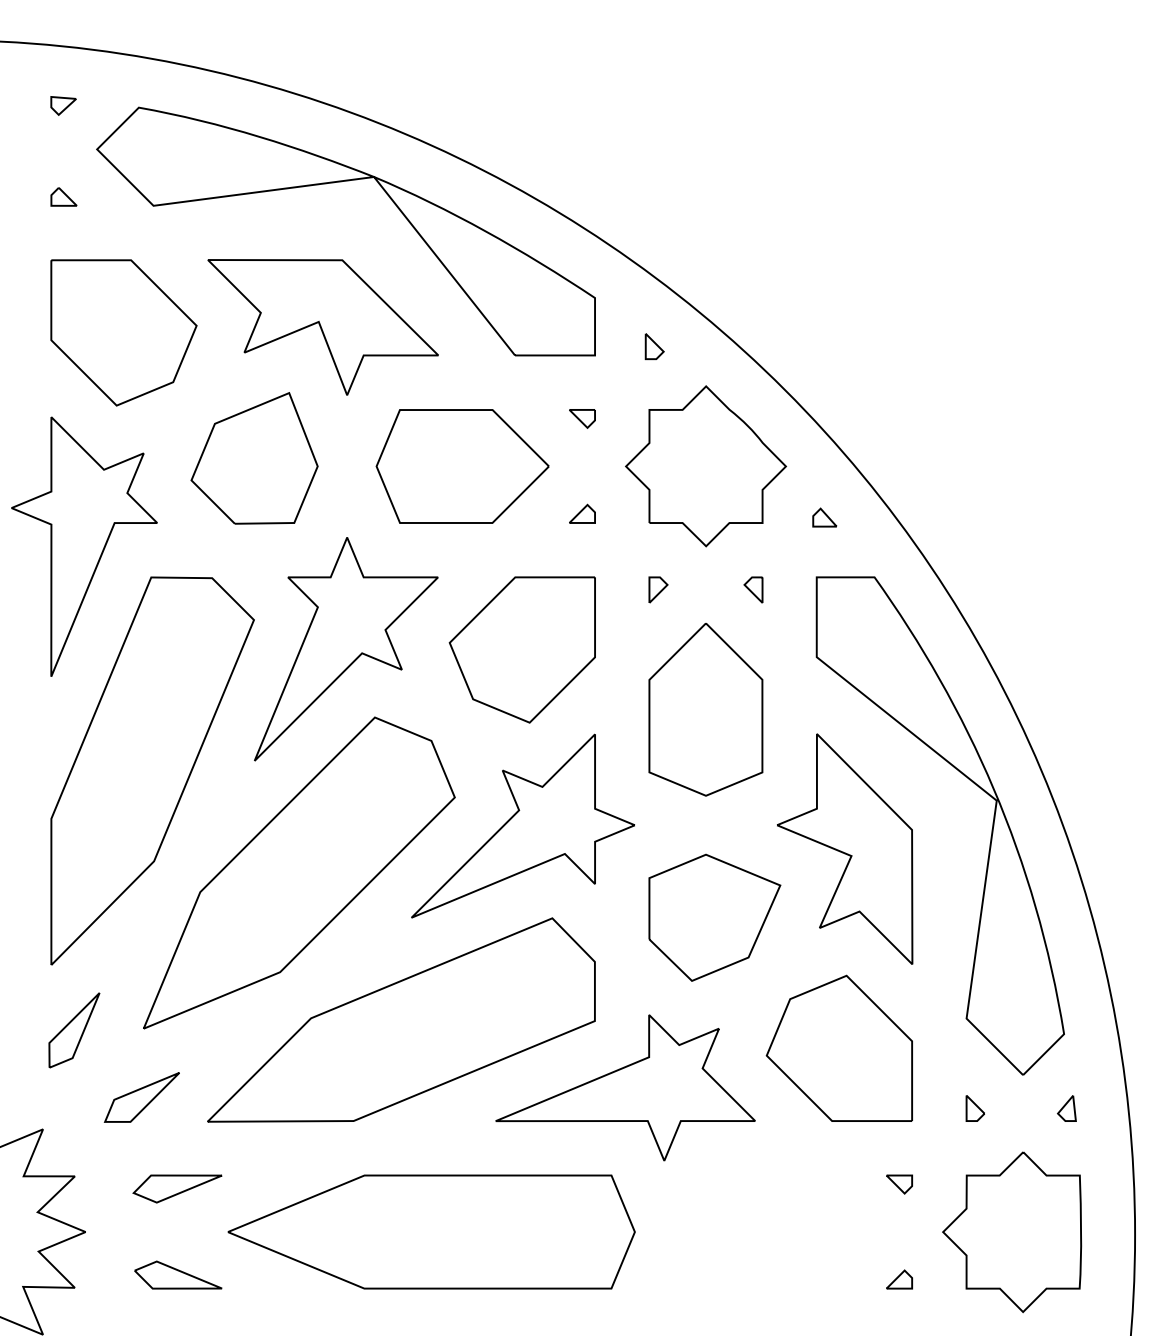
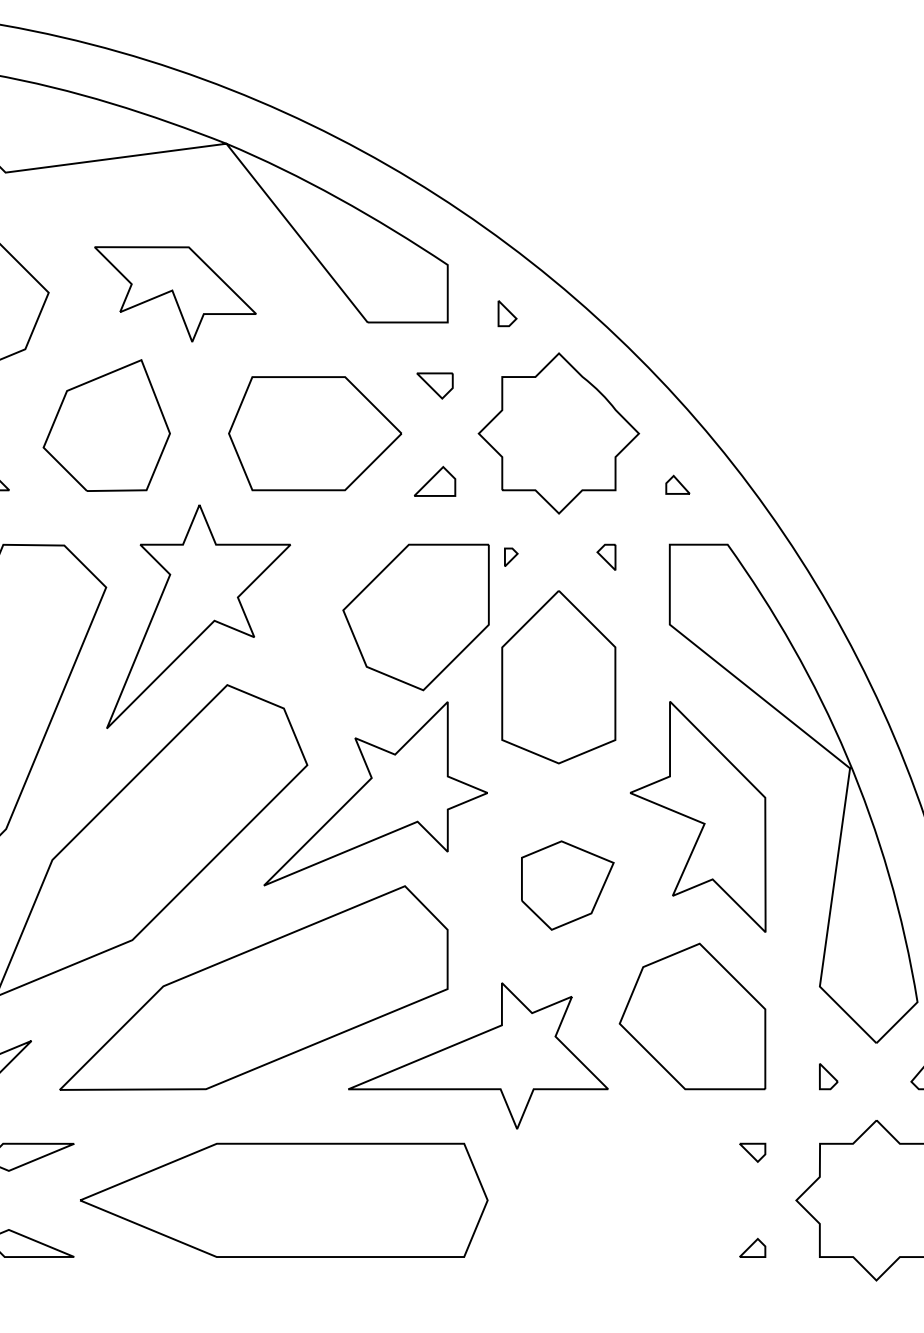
part: (322, 327) -> (174, 294), size x0.7
part: (582, 418) -> (435, 385), size x1.4
part: (582, 513) -> (435, 480), size x1.6
part: (658, 589) -> (511, 556), size x0.7
part: (521, 649) -> (415, 616), moved
part: (714, 917) -> (567, 885), size x0.7

